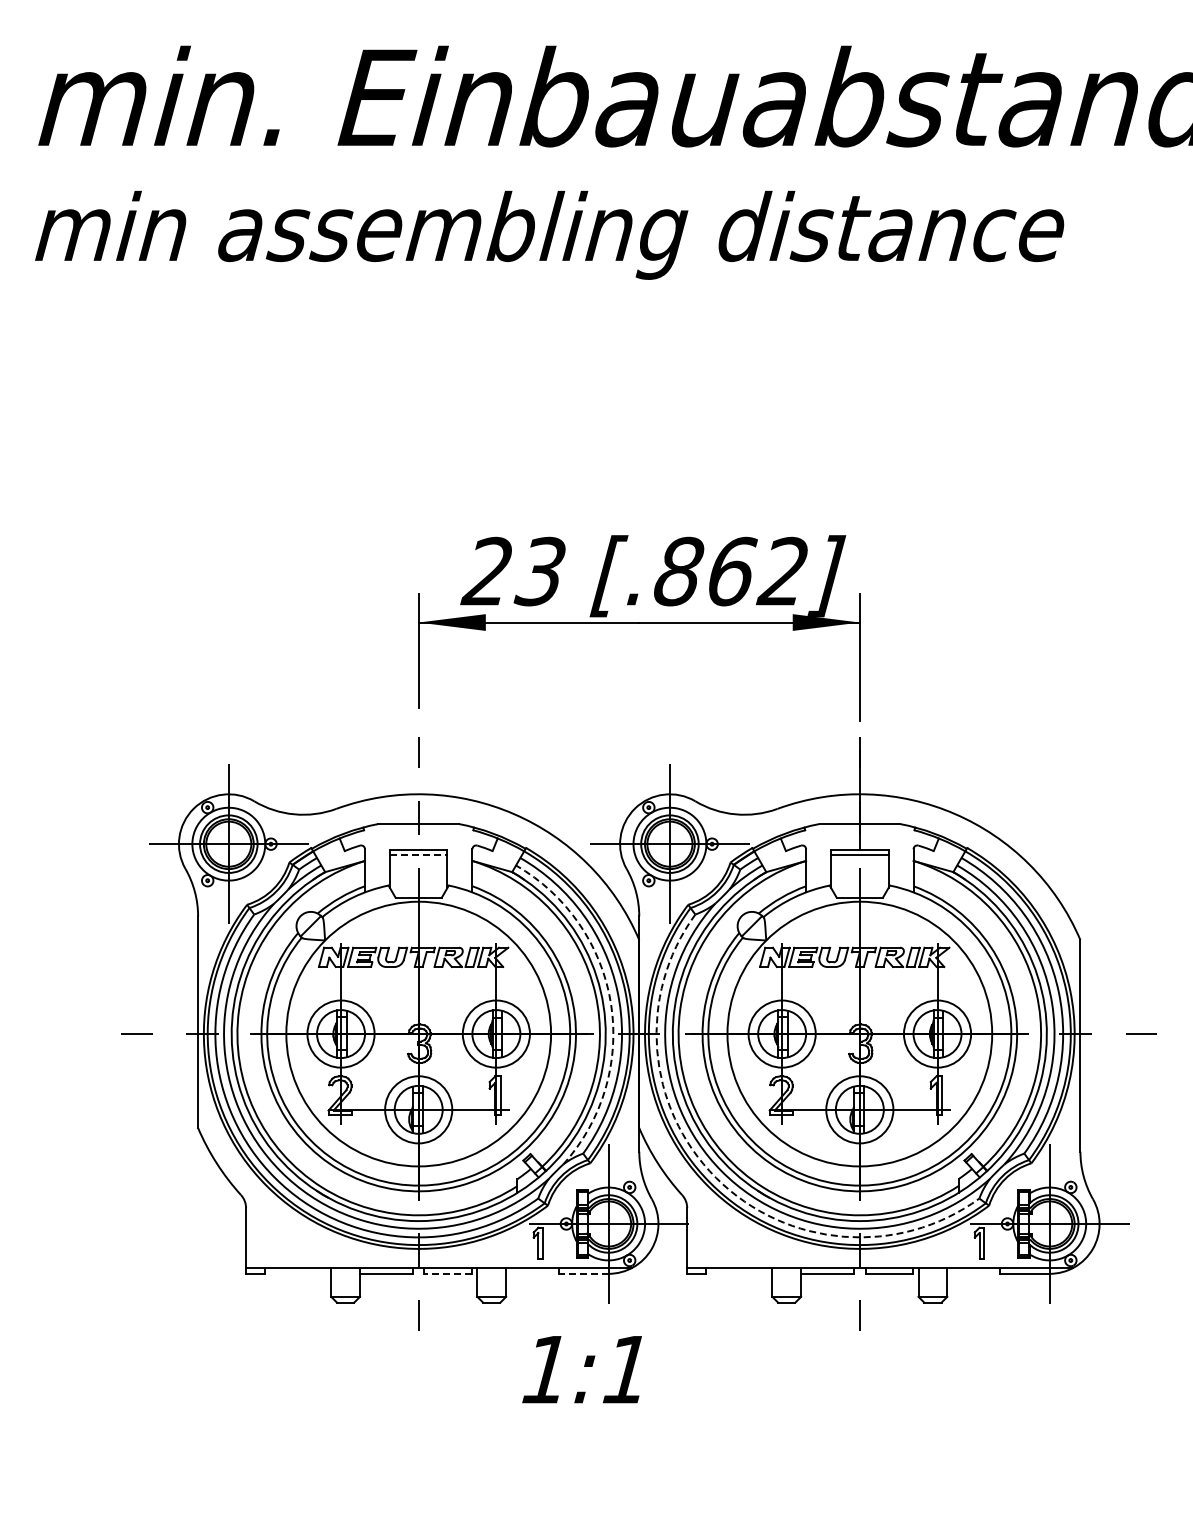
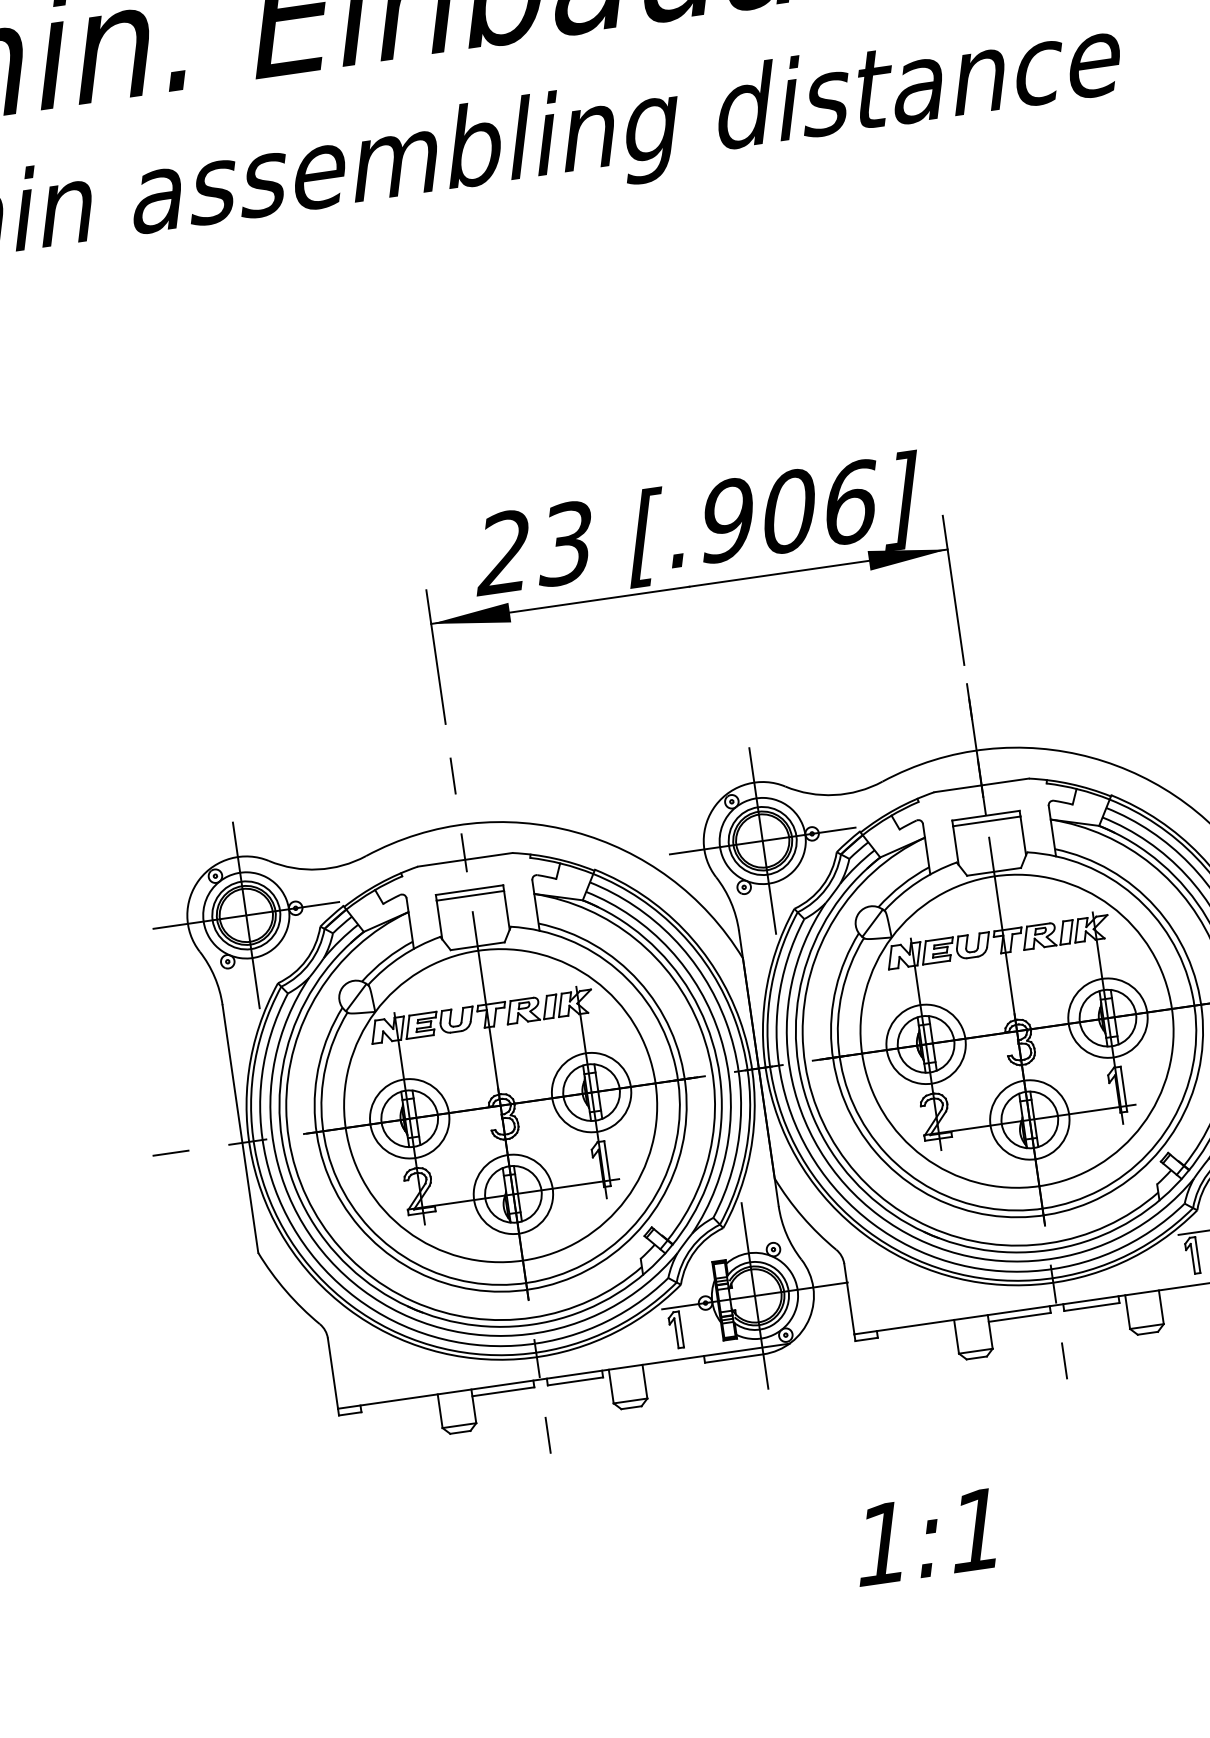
text: (731, 571) -> (788, 511), [.862] -> [.906]
line: (418, 854) -> (470, 895), dashed -> solid
arc: (611, 1003) -> (721, 1037), dashed -> solid
arc: (716, 1177) -> (873, 1223), dashed -> solid
line: (448, 1273) -> (575, 1380), dashed -> solid
line: (583, 1273) -> (733, 1358), dashed -> solid
text: (581, 1369) -> (923, 1537), moved

